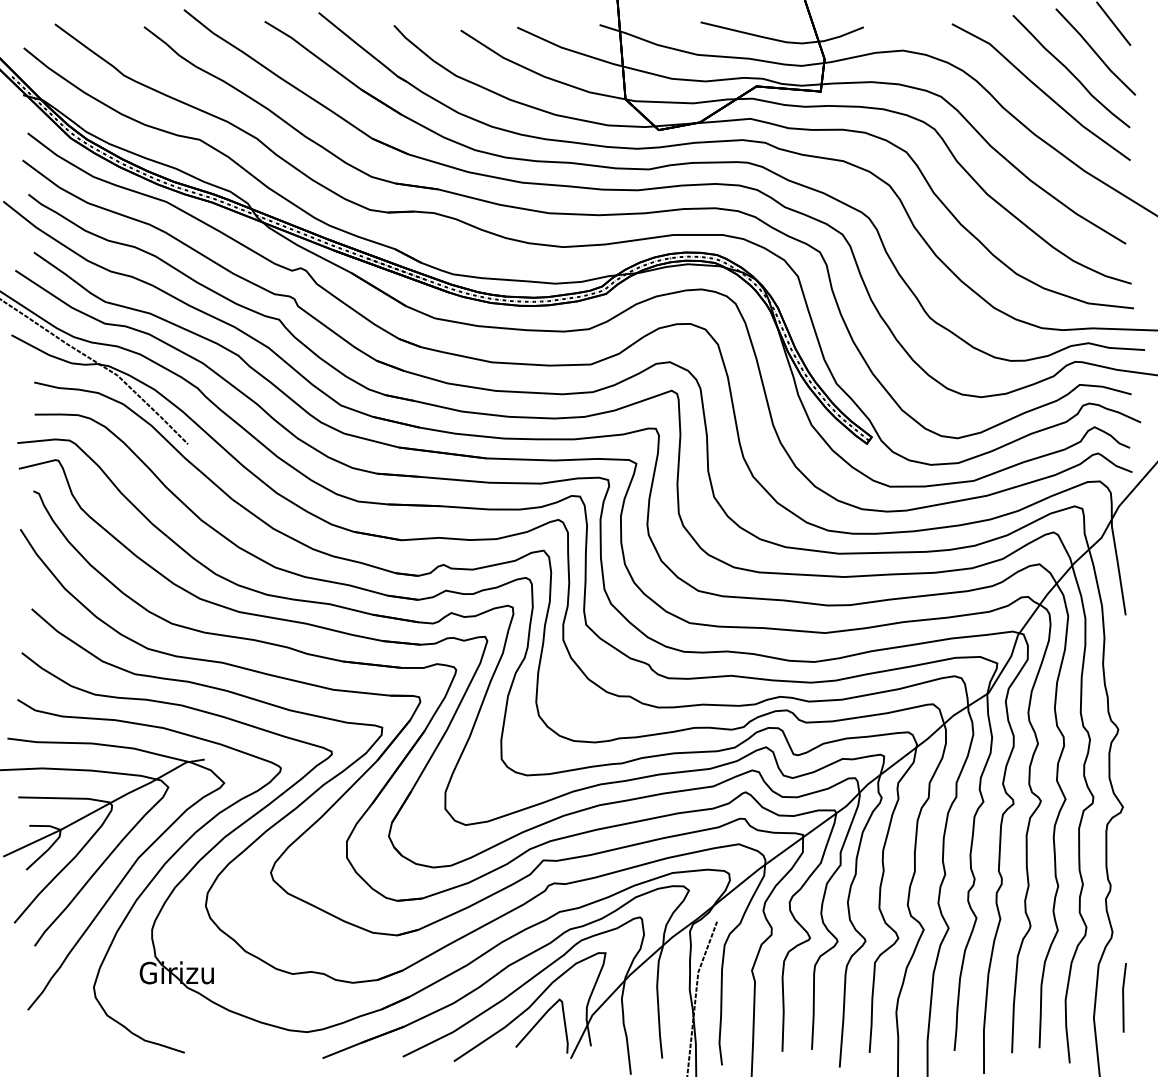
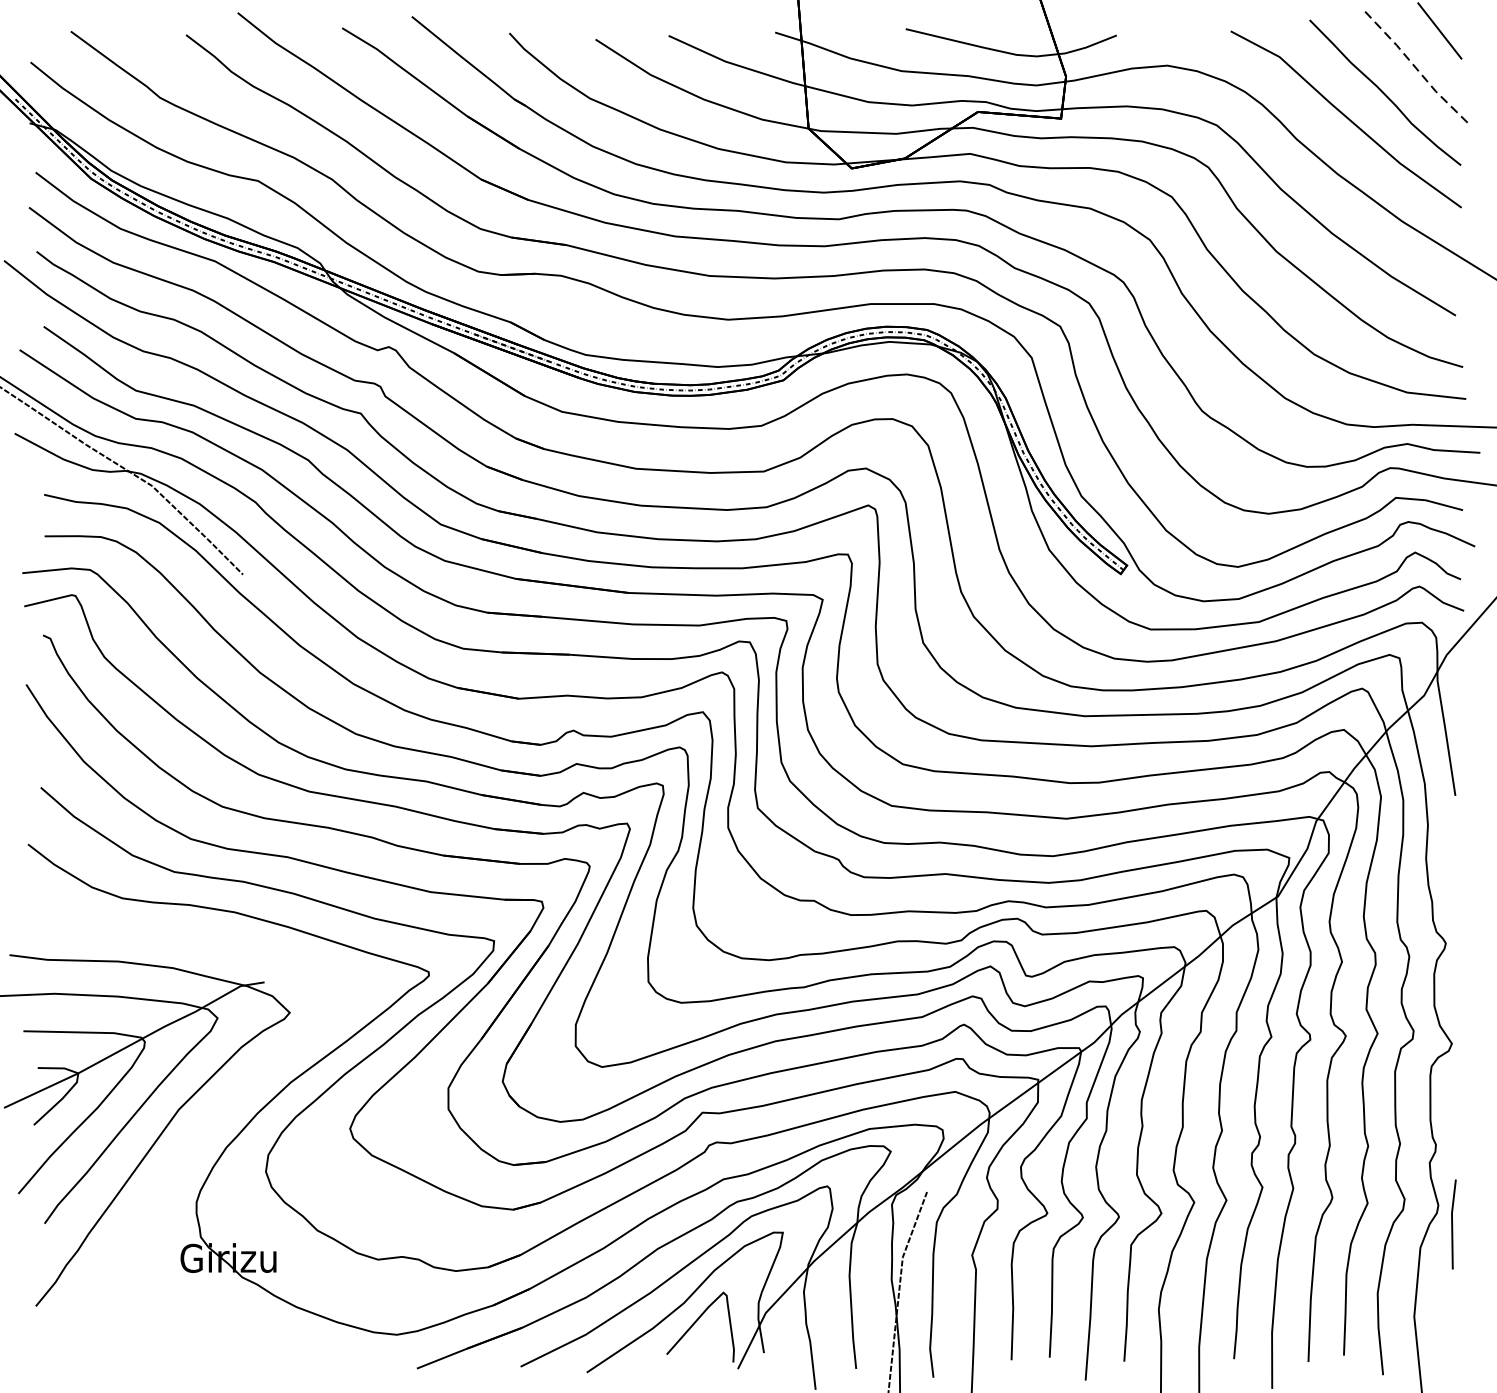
line: (1095, 53) -> (1416, 69), solid -> dashed
curve: (152, 878) -> (197, 1136), removed
line: (1124, 997) -> (1453, 1224), moved

